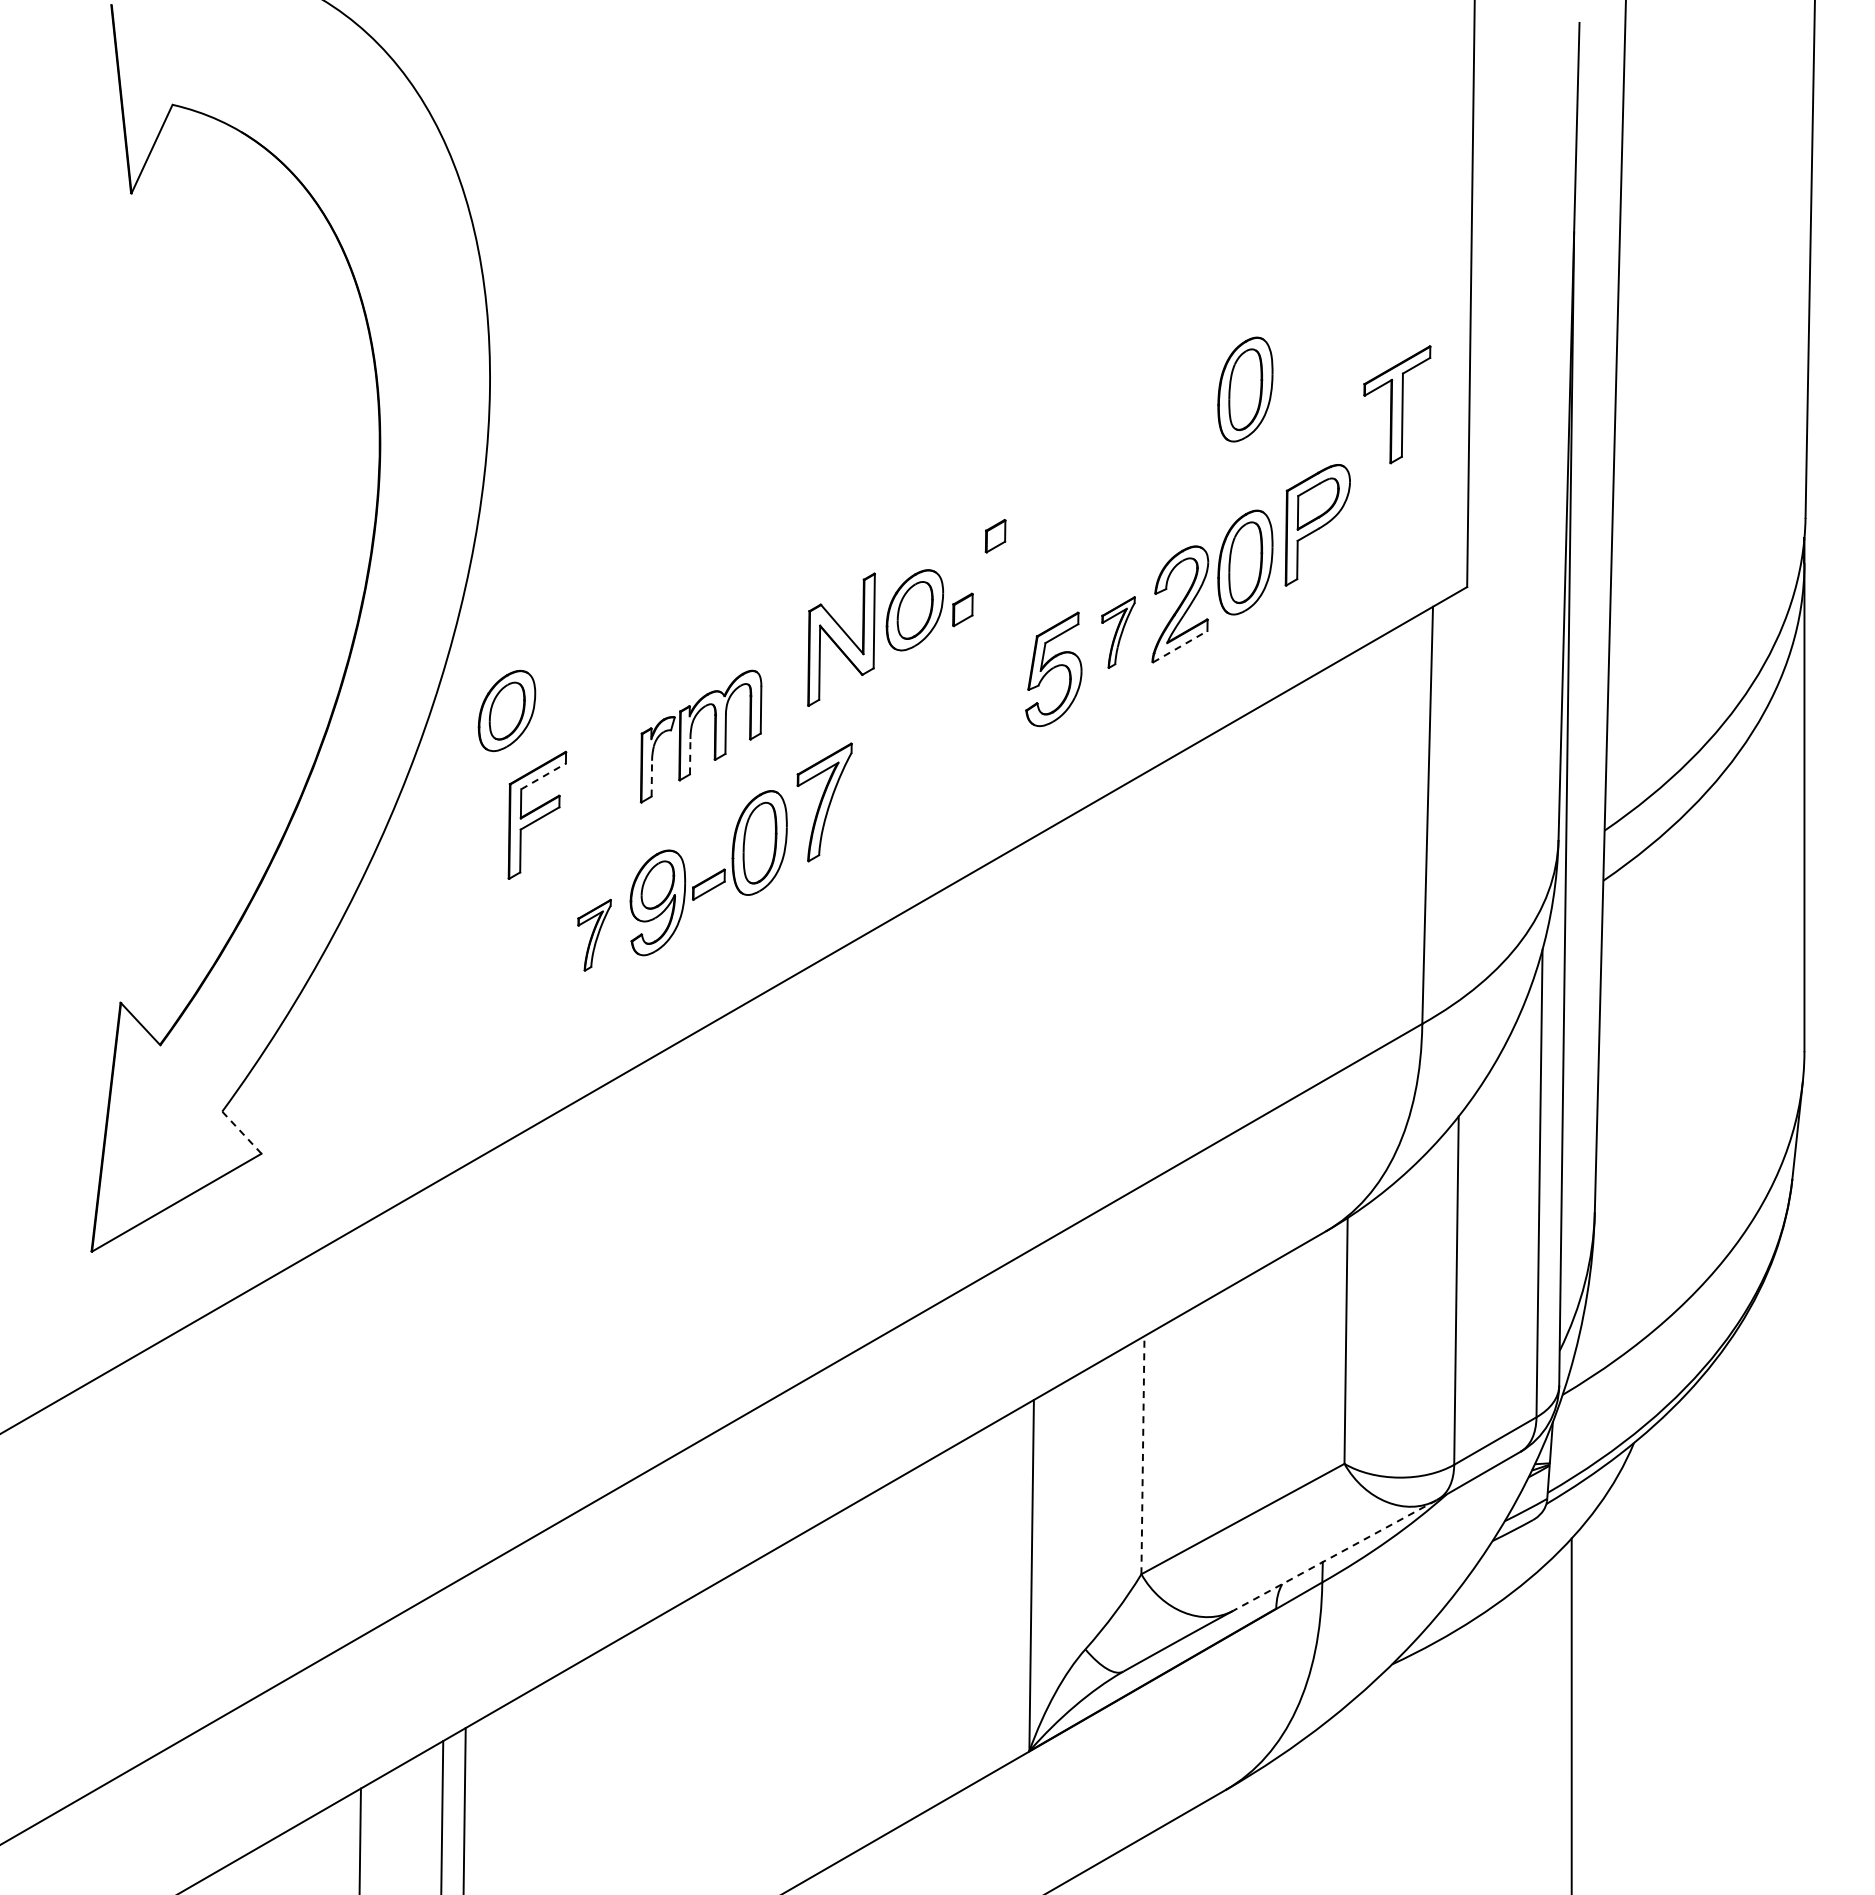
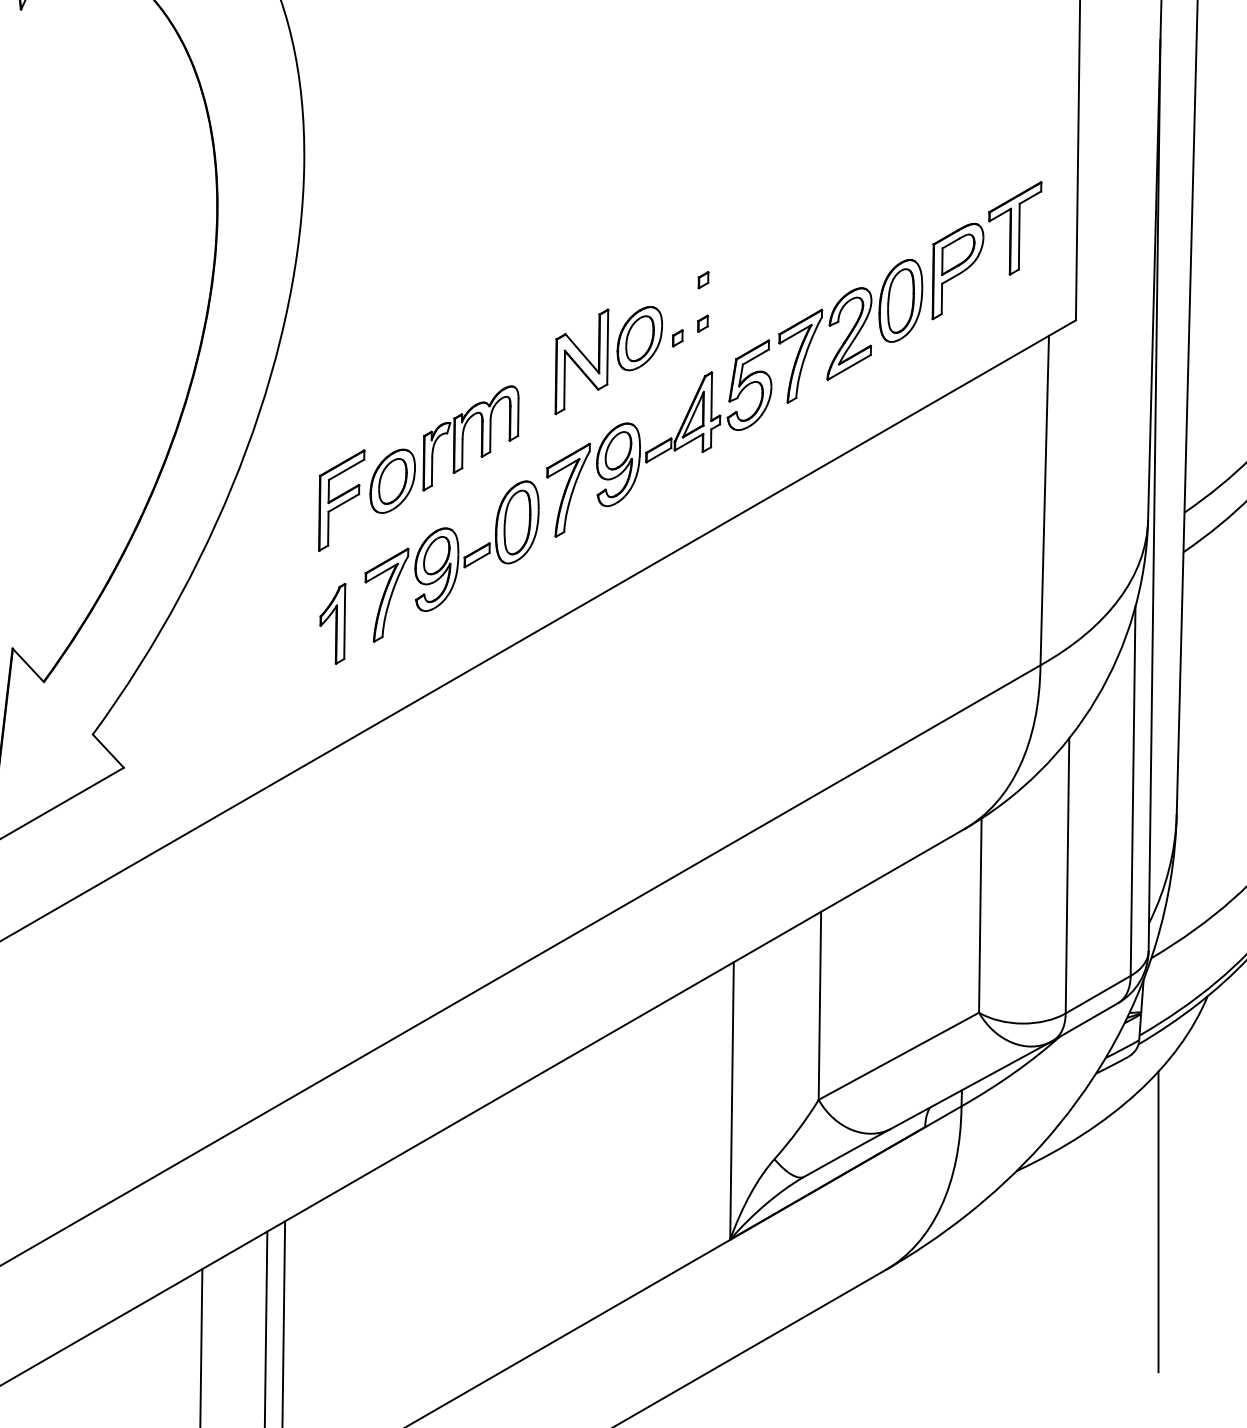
part: (1245, 389) -> (900, 164), removed
part: (1397, 404) -> (1015, 228), moved
part: (995, 536) -> (703, 280), size x0.62
part: (994, 591) -> (702, 323), added
part: (962, 609) -> (677, 338), size x0.62
part: (1118, 632) -> (800, 356), size x1.67
line: (1180, 646) -> (849, 367), dashed -> solid
part: (506, 711) -> (392, 481), moved
part: (940, 743) -> (660, 443), added
line: (690, 756) -> (462, 454), dashed -> solid
line: (543, 776) -> (346, 469), dashed -> solid
line: (651, 778) -> (431, 471), dashed -> solid
part: (594, 935) -> (386, 595), size x1.67
part: (525, 970) -> (332, 623), added
line: (241, 1132) -> (108, 751), dashed -> solid
line: (1142, 1454) -> (819, 1005), dashed -> solid
line: (1334, 1555) -> (971, 1085), dashed -> solid

